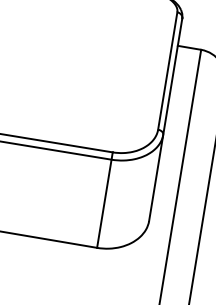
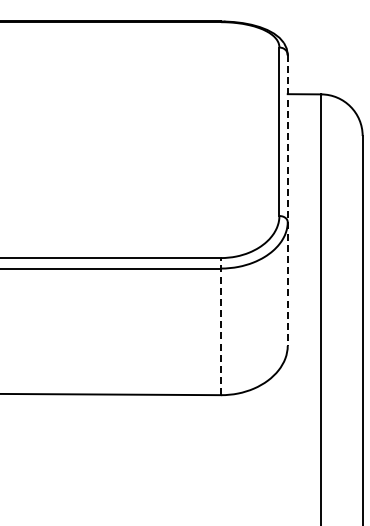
line: (165, 119) -> (287, 200), solid -> dashed
line: (105, 200) -> (221, 326), solid -> dashed

